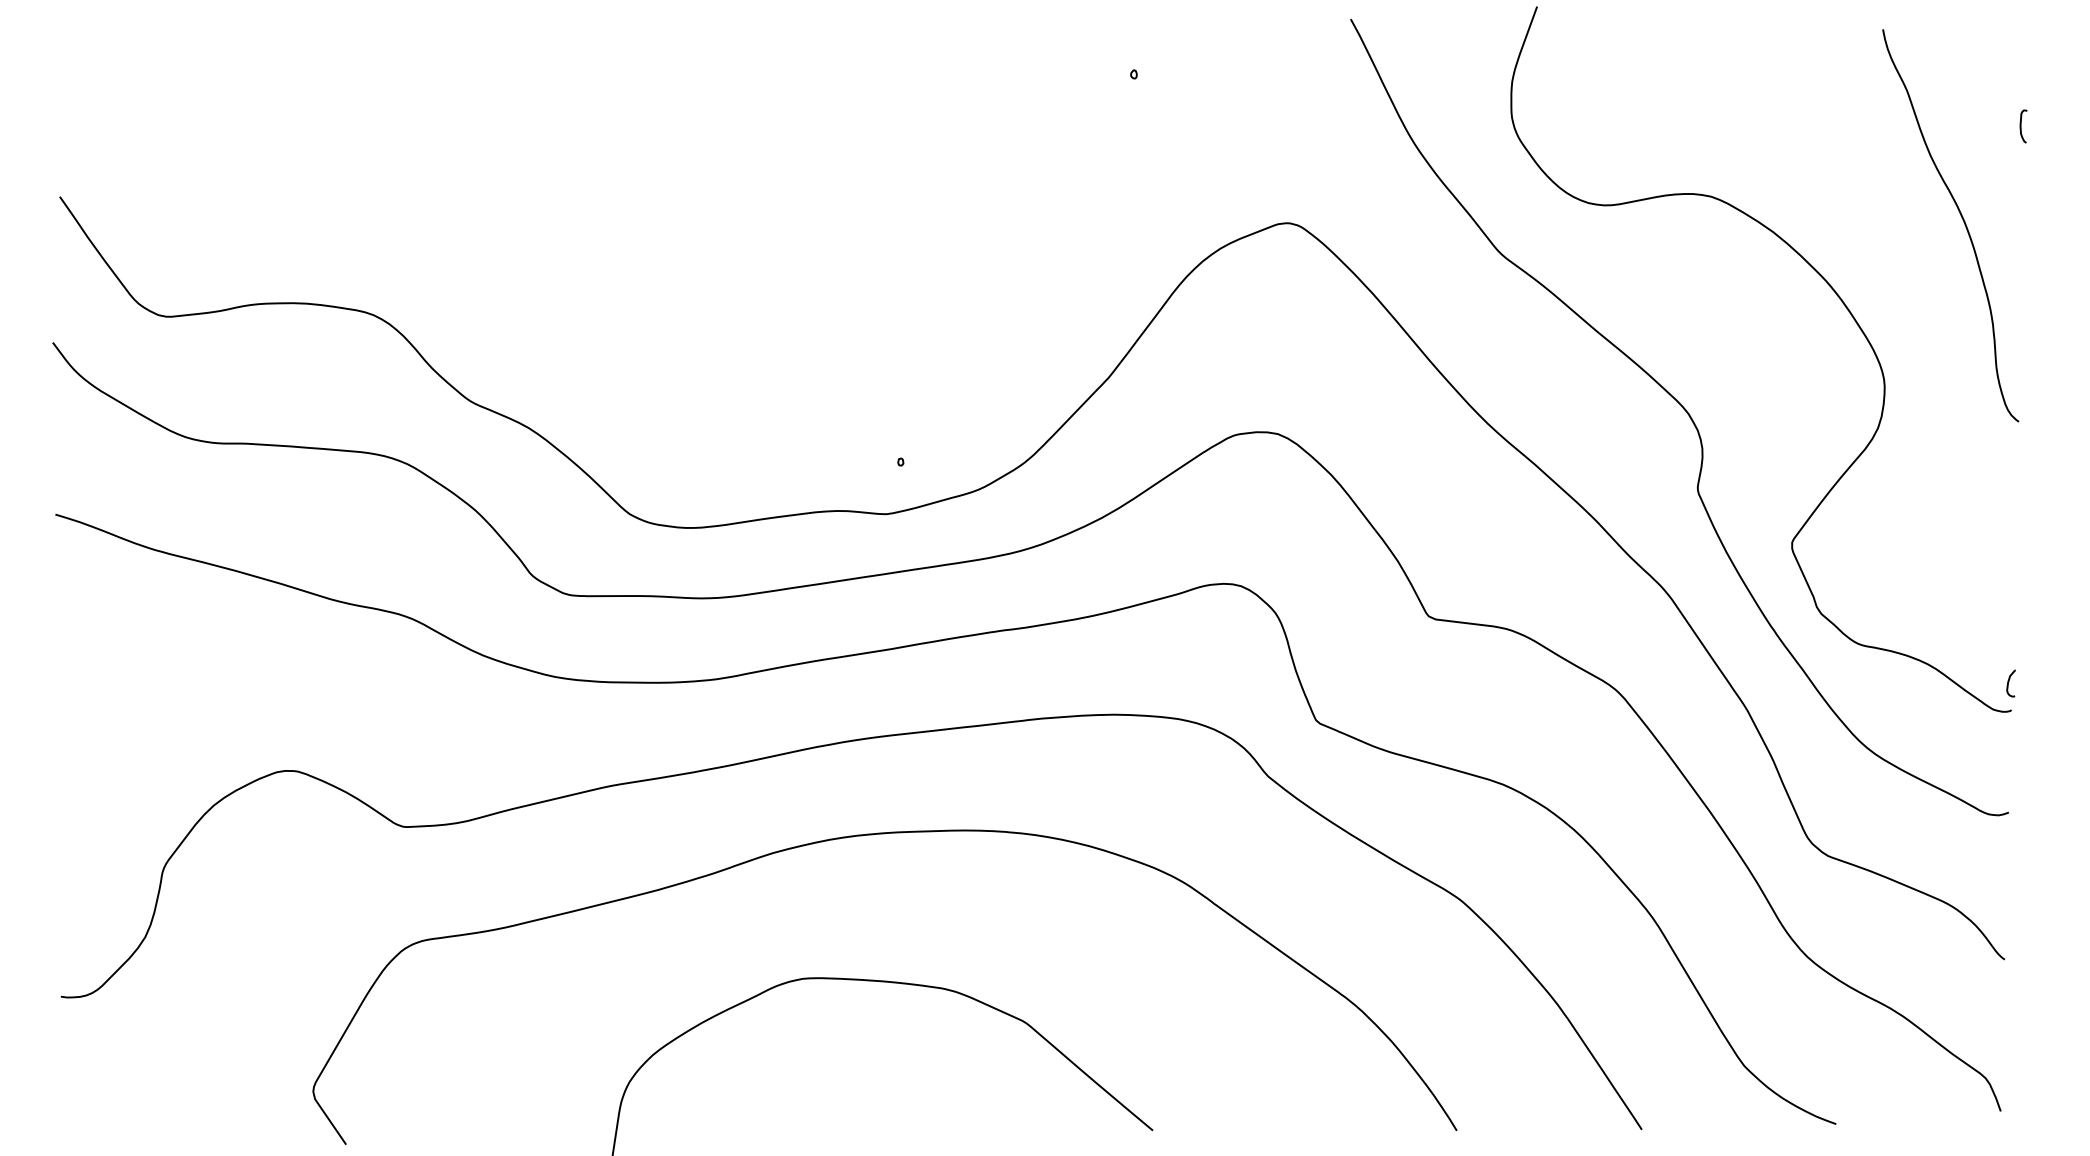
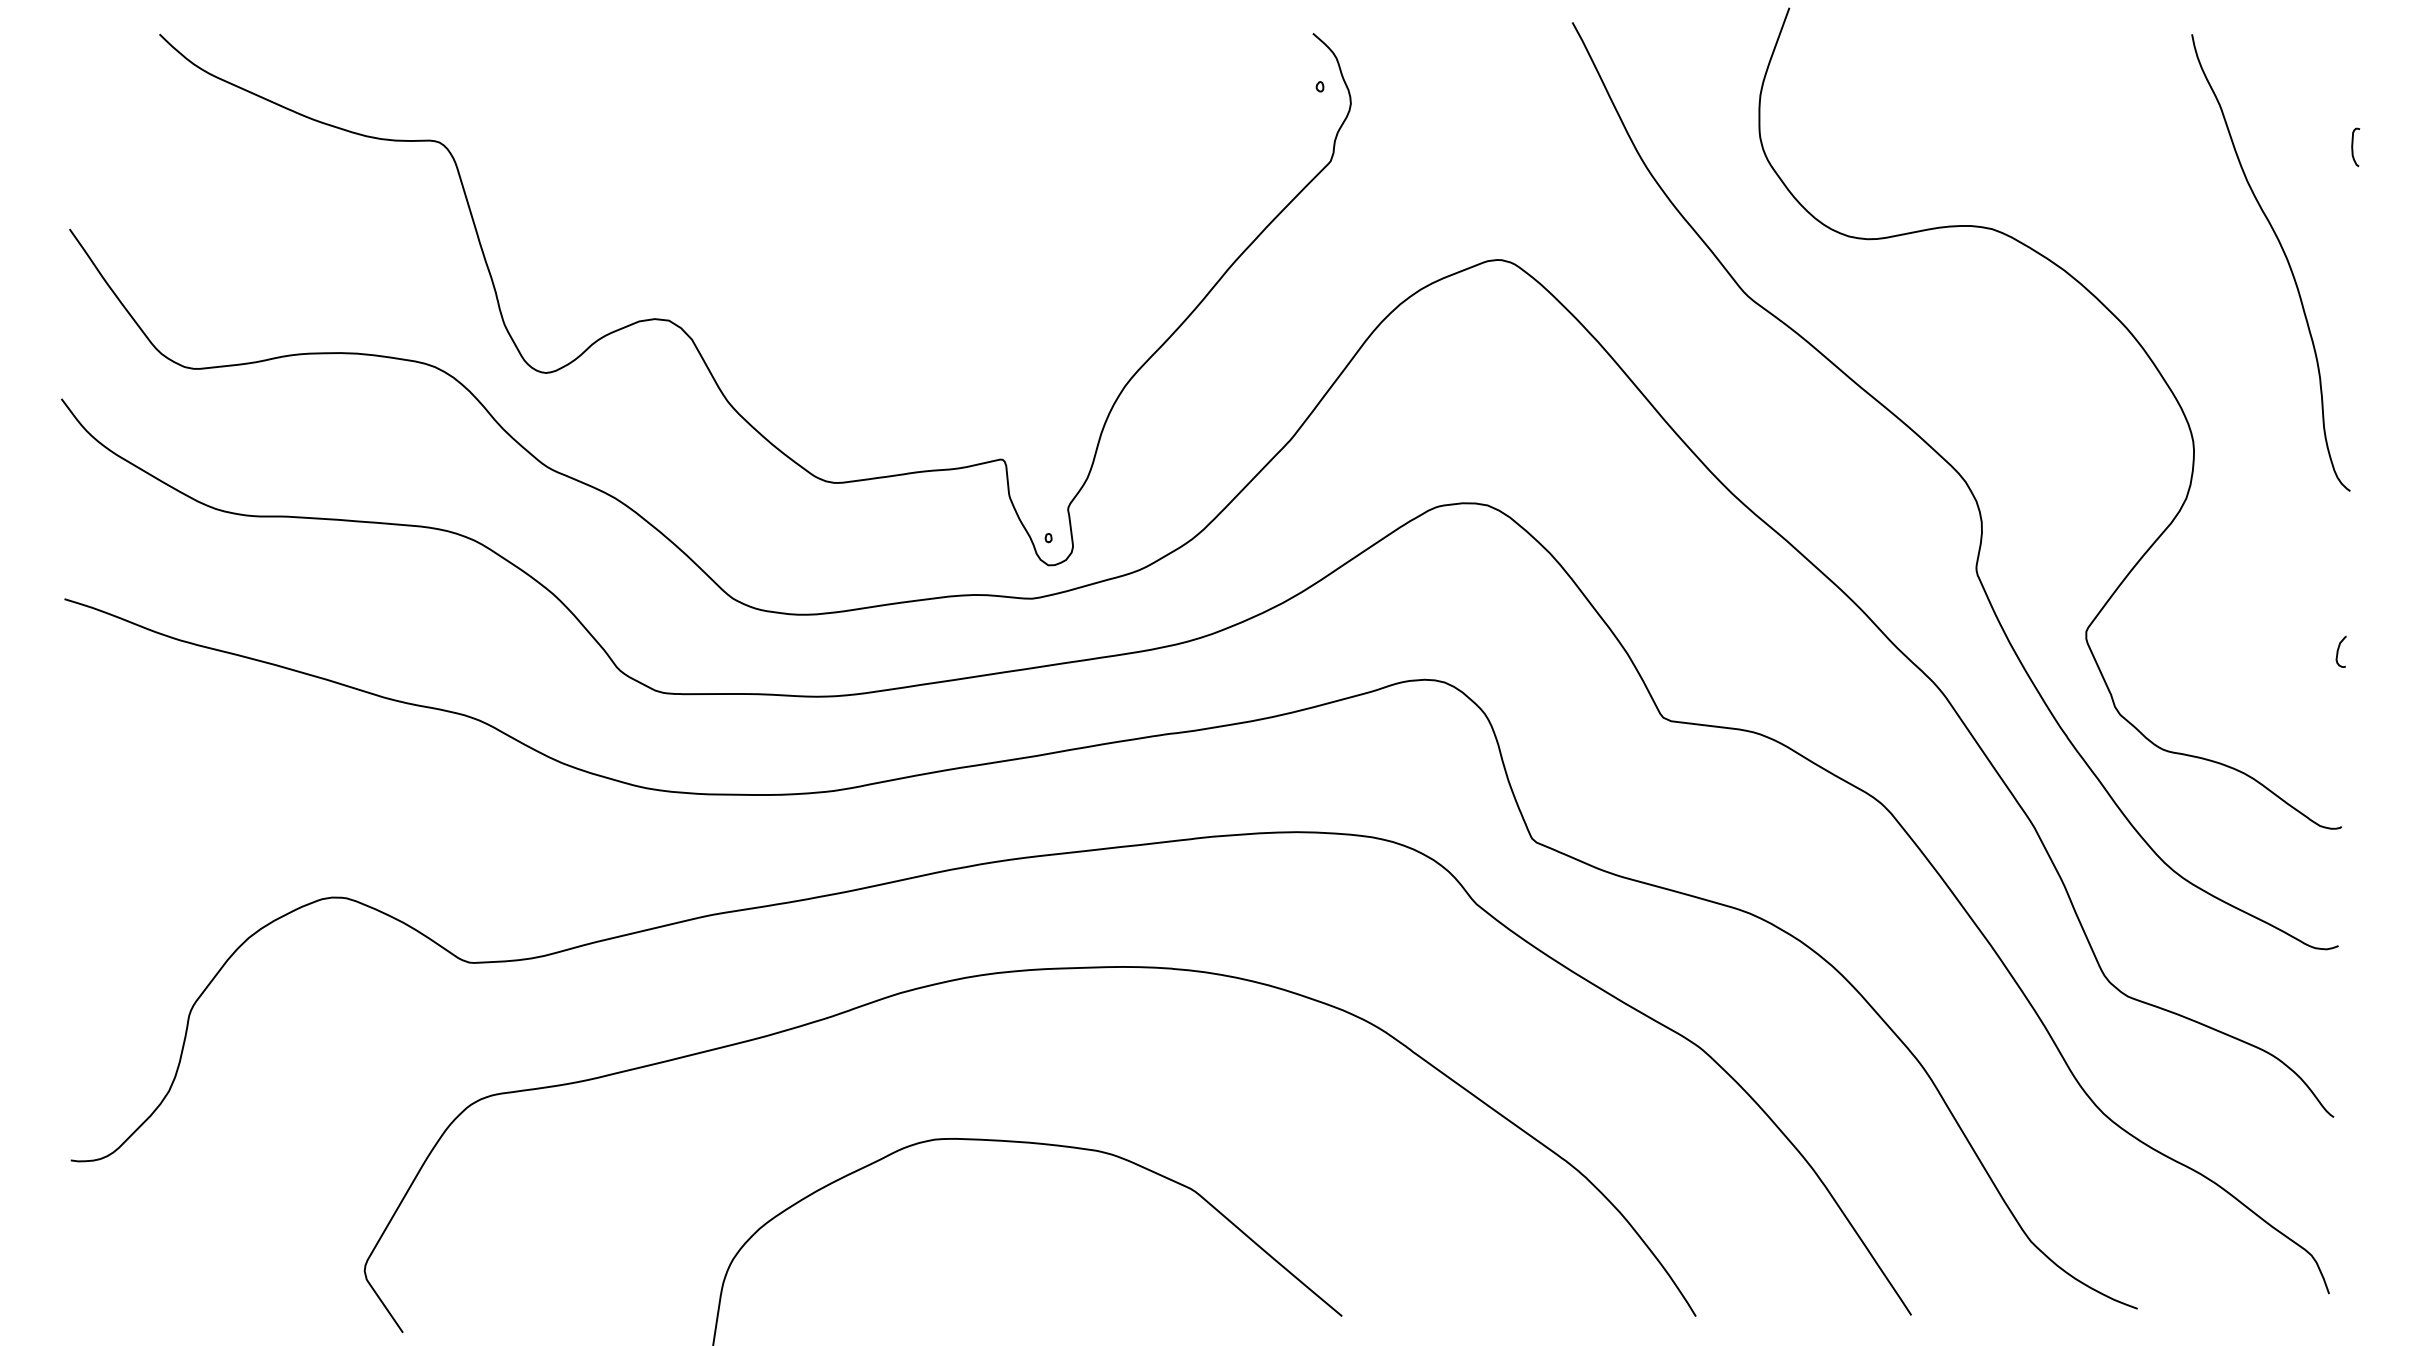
curve: (596, 293) -> (694, 341), added
curve: (2008, 683) -> (2338, 651), moved

